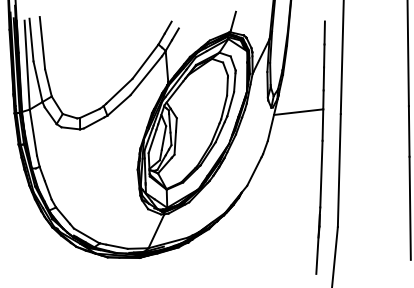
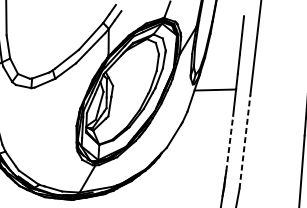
line: (339, 170) -> (245, 141), solid -> dashed
line: (321, 173) -> (229, 142), solid -> dashed

